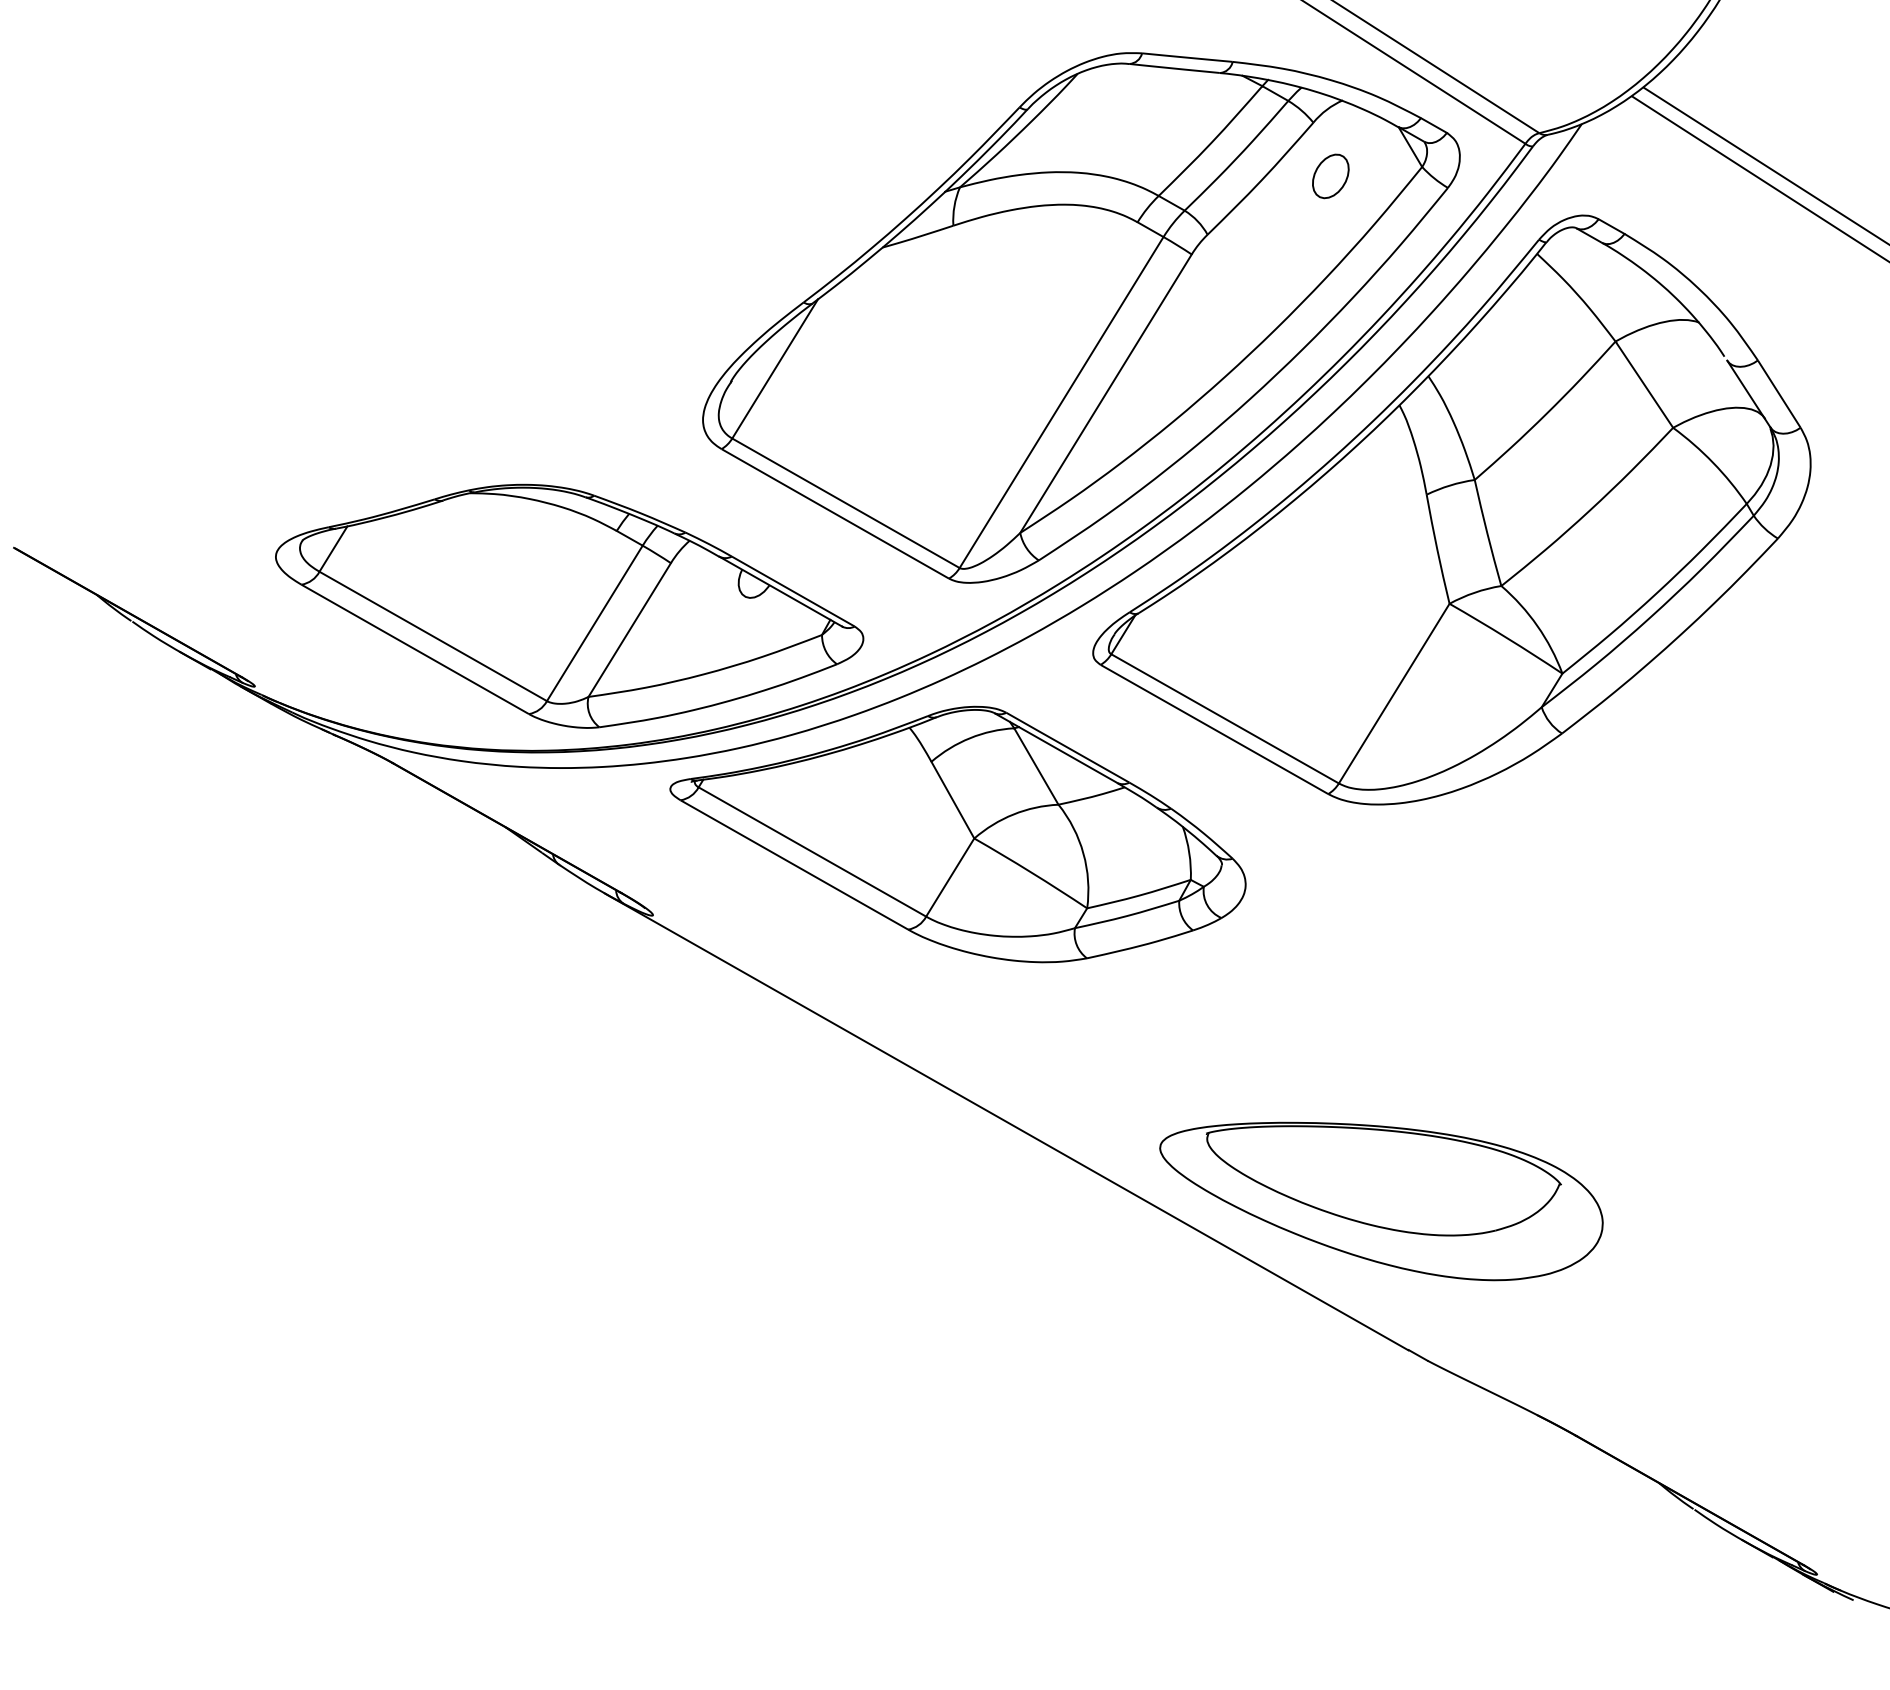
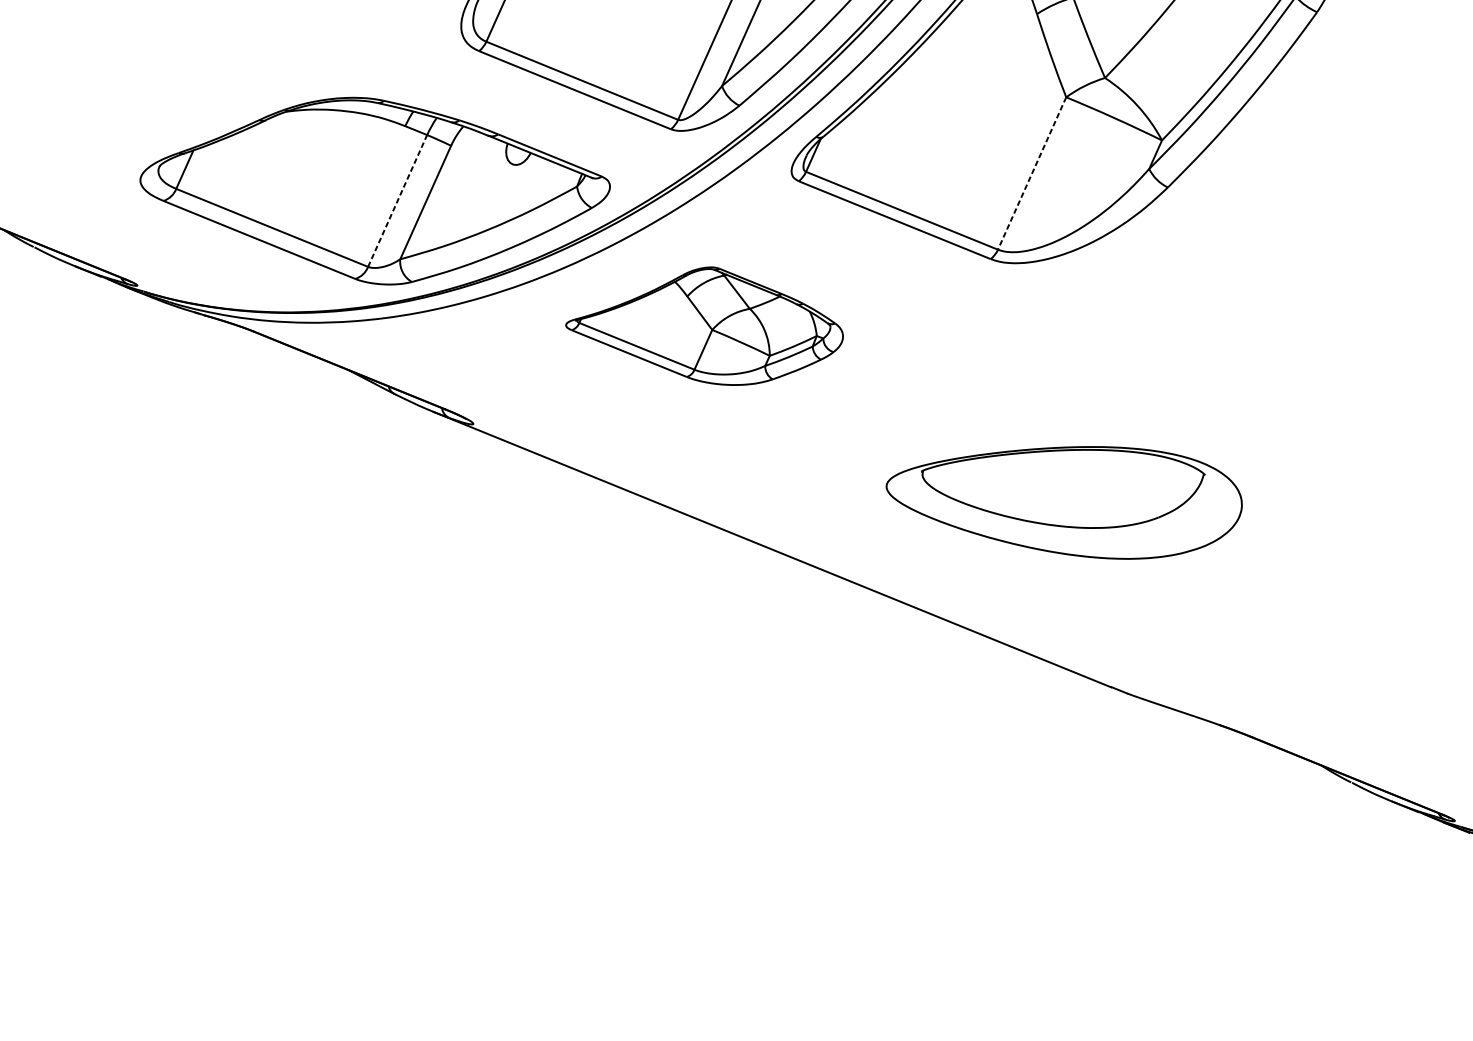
line: (595, 622) -> (398, 200), solid -> dashed
line: (1394, 693) -> (1032, 173), solid -> dashed
part: (957, 834) -> (703, 329), size x0.6
part: (1381, 1201) -> (1065, 506), moved

